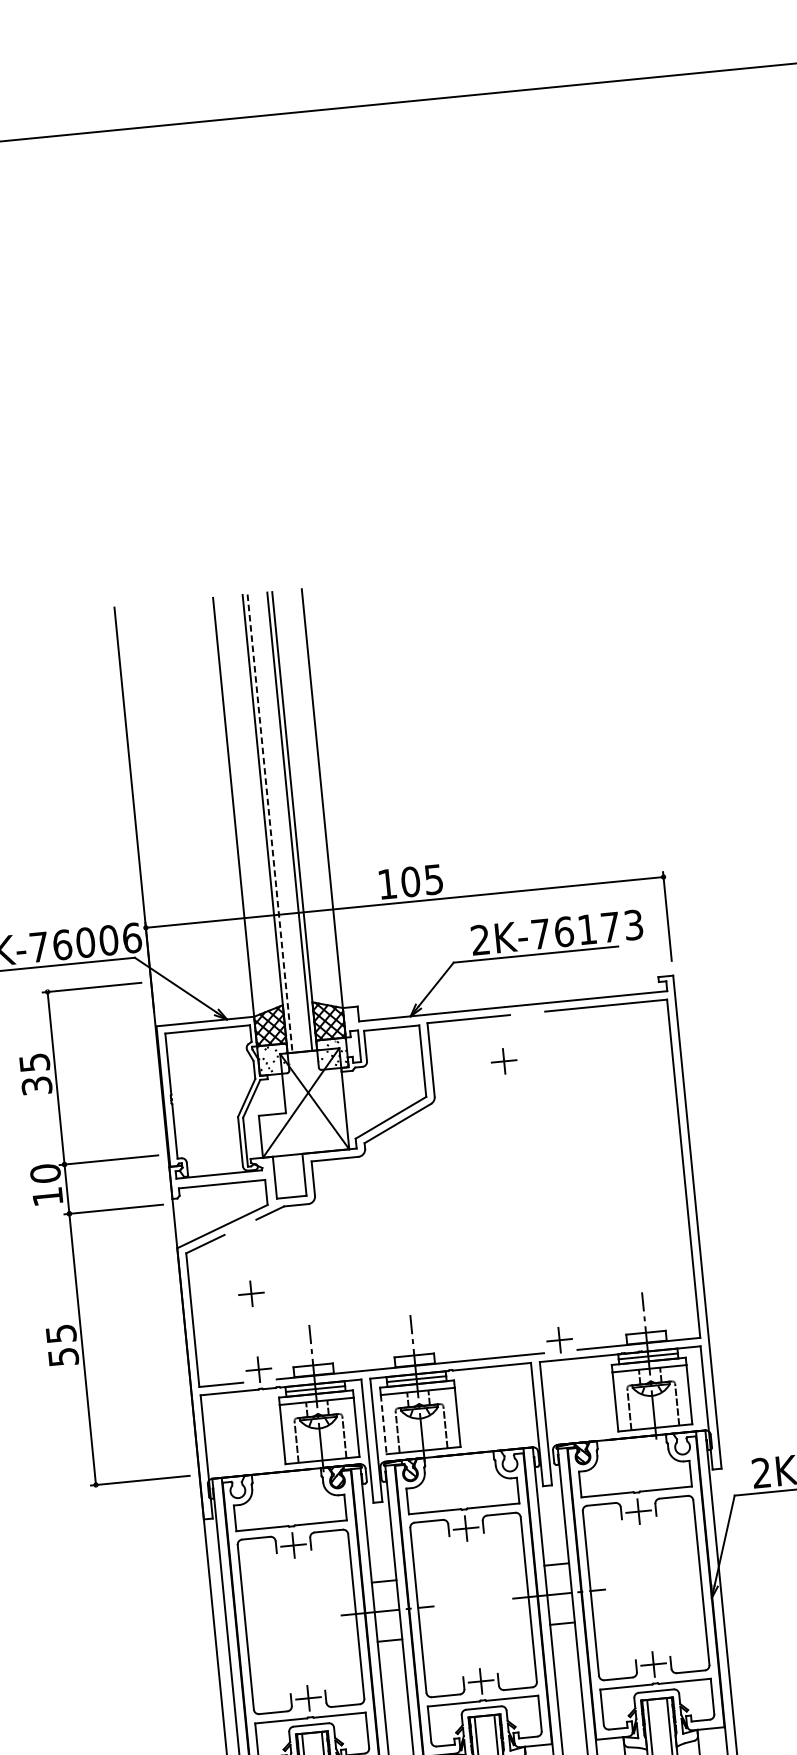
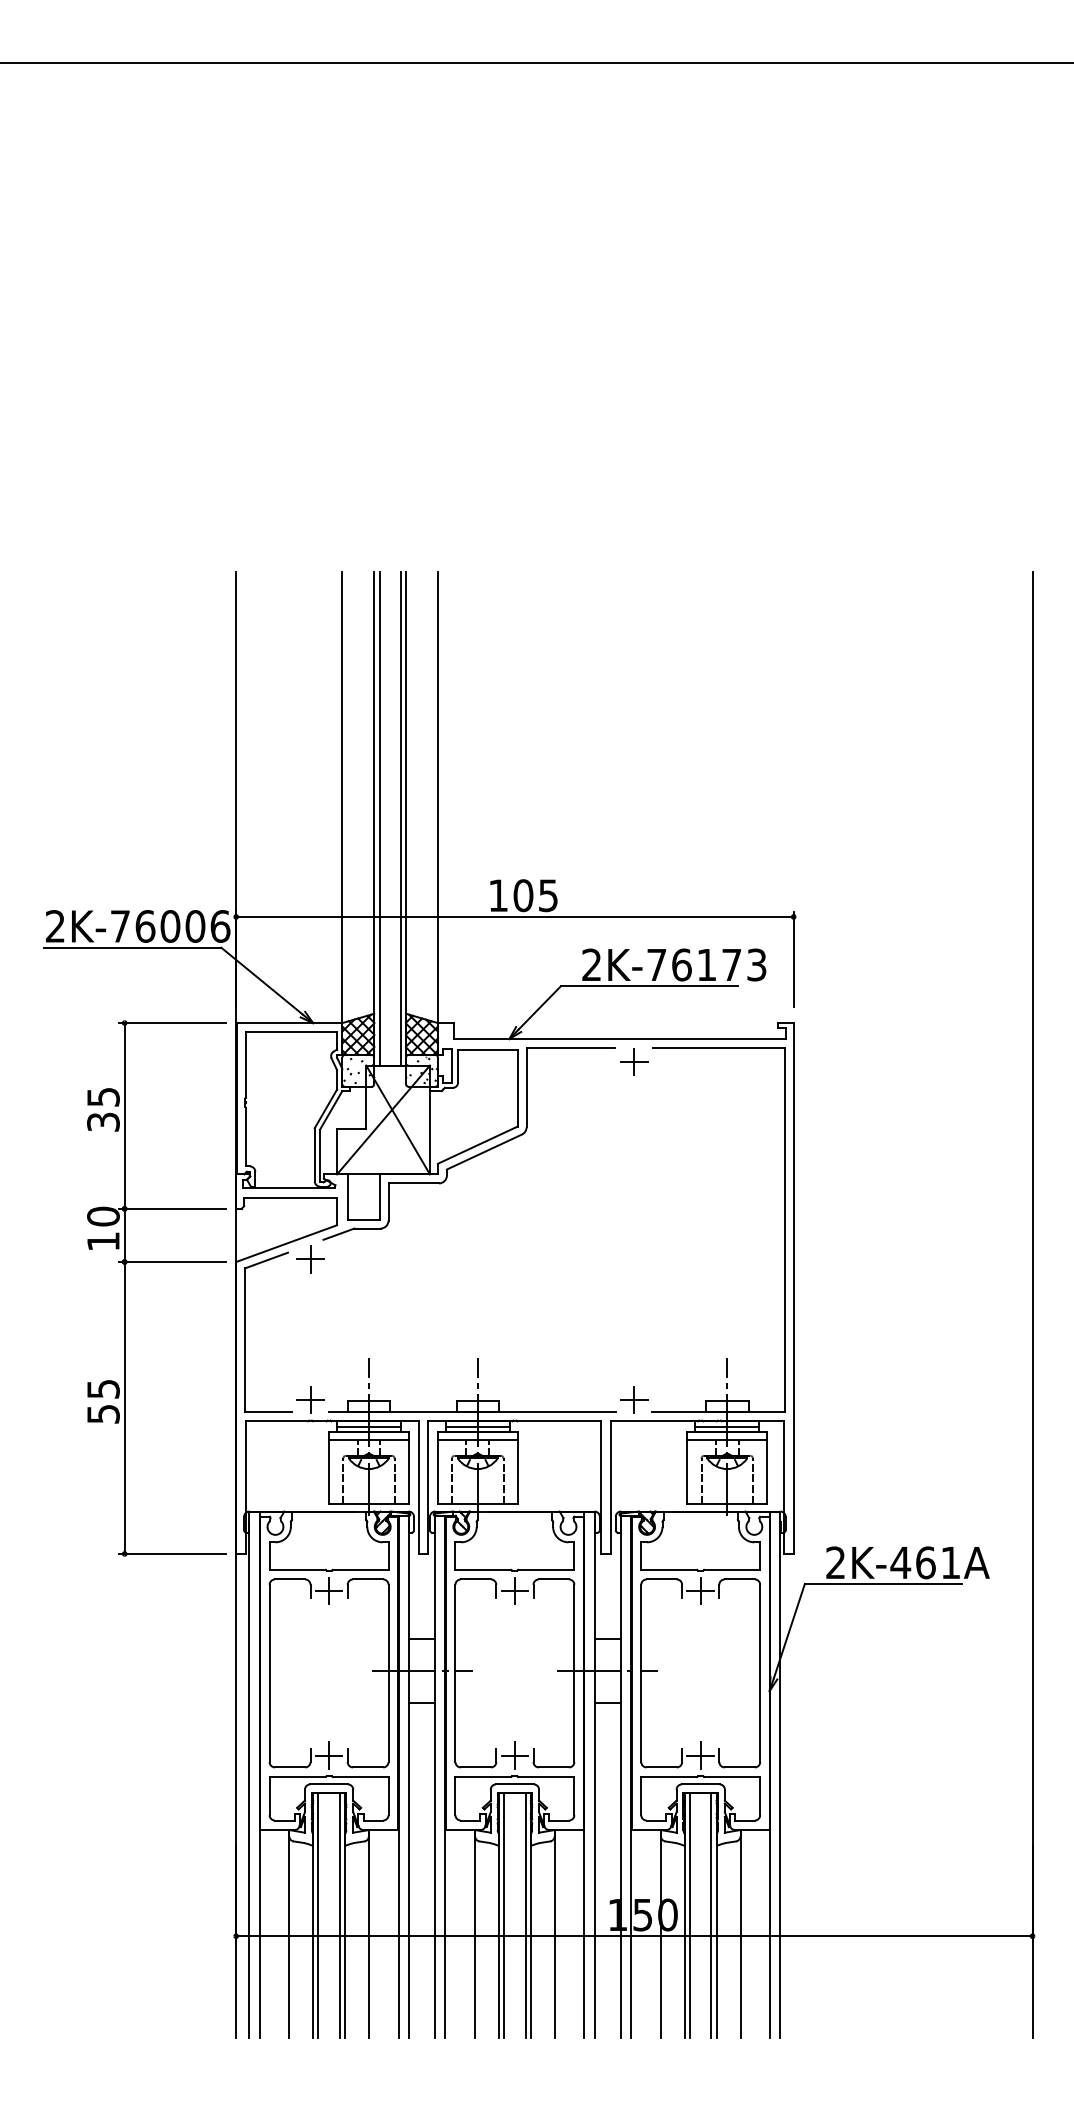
line: (270, 823) -> (379, 818), dashed -> solid
part: (504, 1061) -> (634, 1061), moved
part: (98, 1211) -> (156, 1262), moved
part: (251, 1293) -> (310, 1259), moved
line: (383, 1424) -> (437, 1471), dashed -> solid

